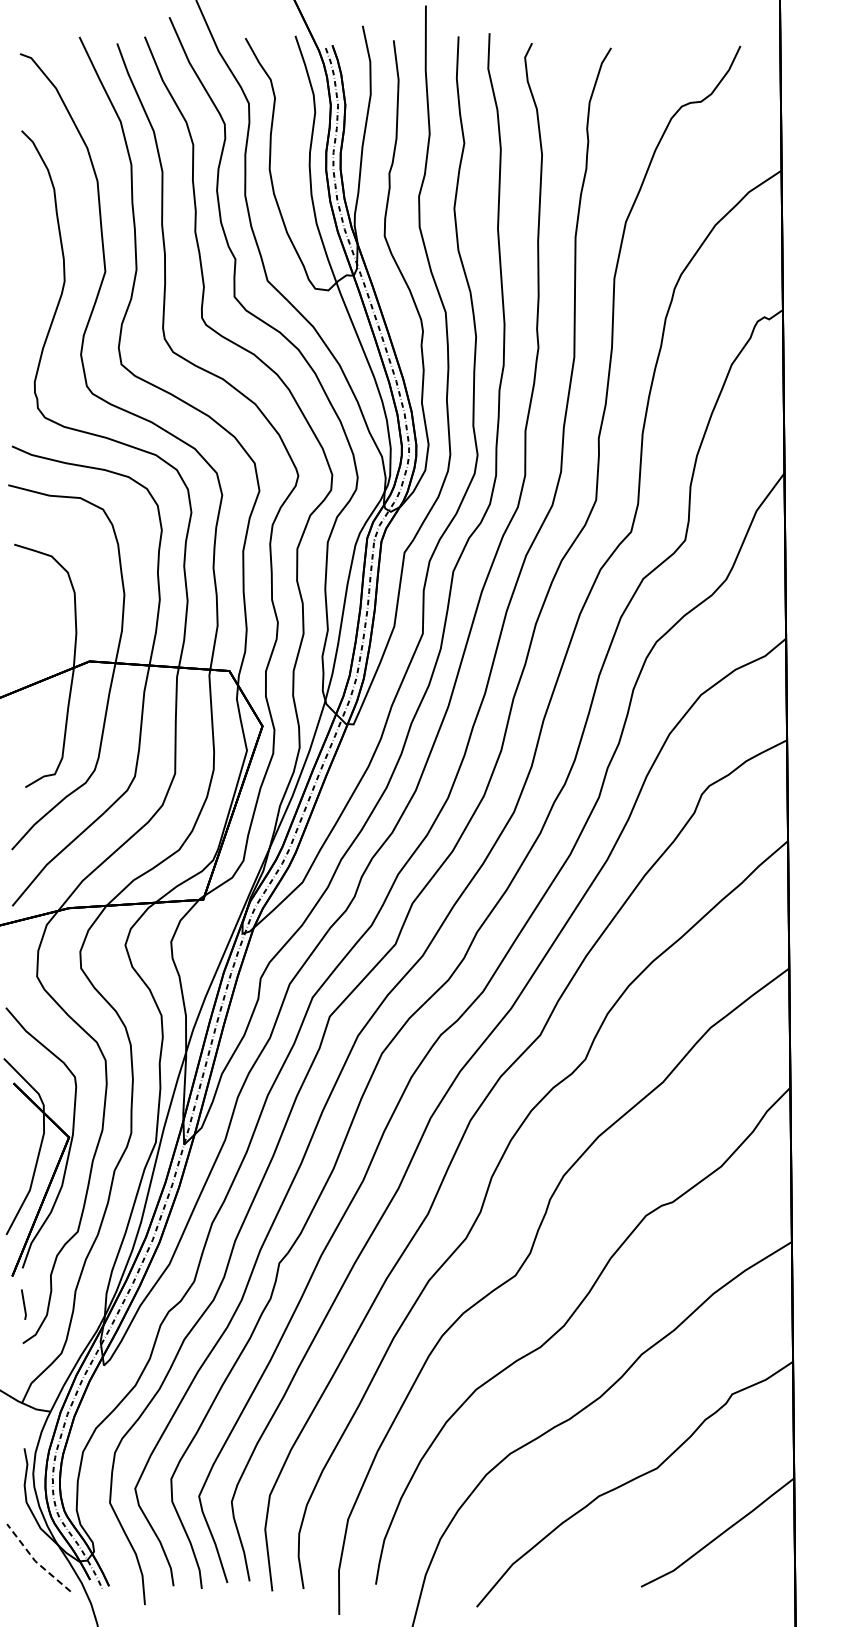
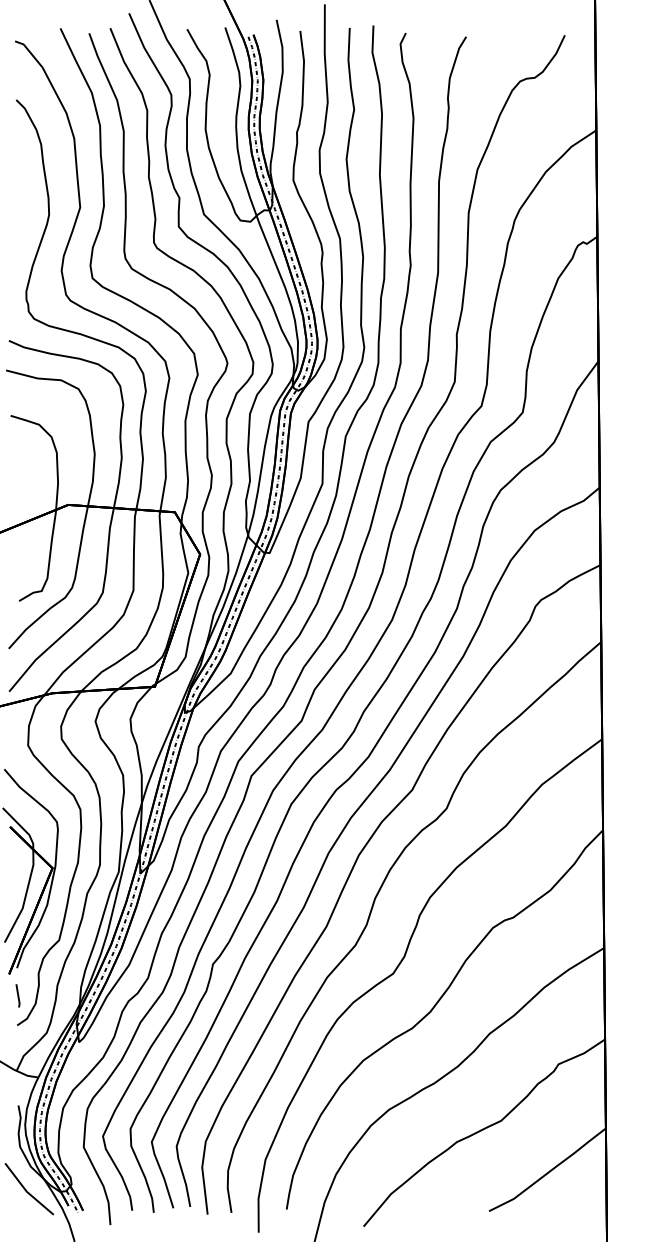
line: (35, 1561) -> (26, 1191), dashed -> solid

